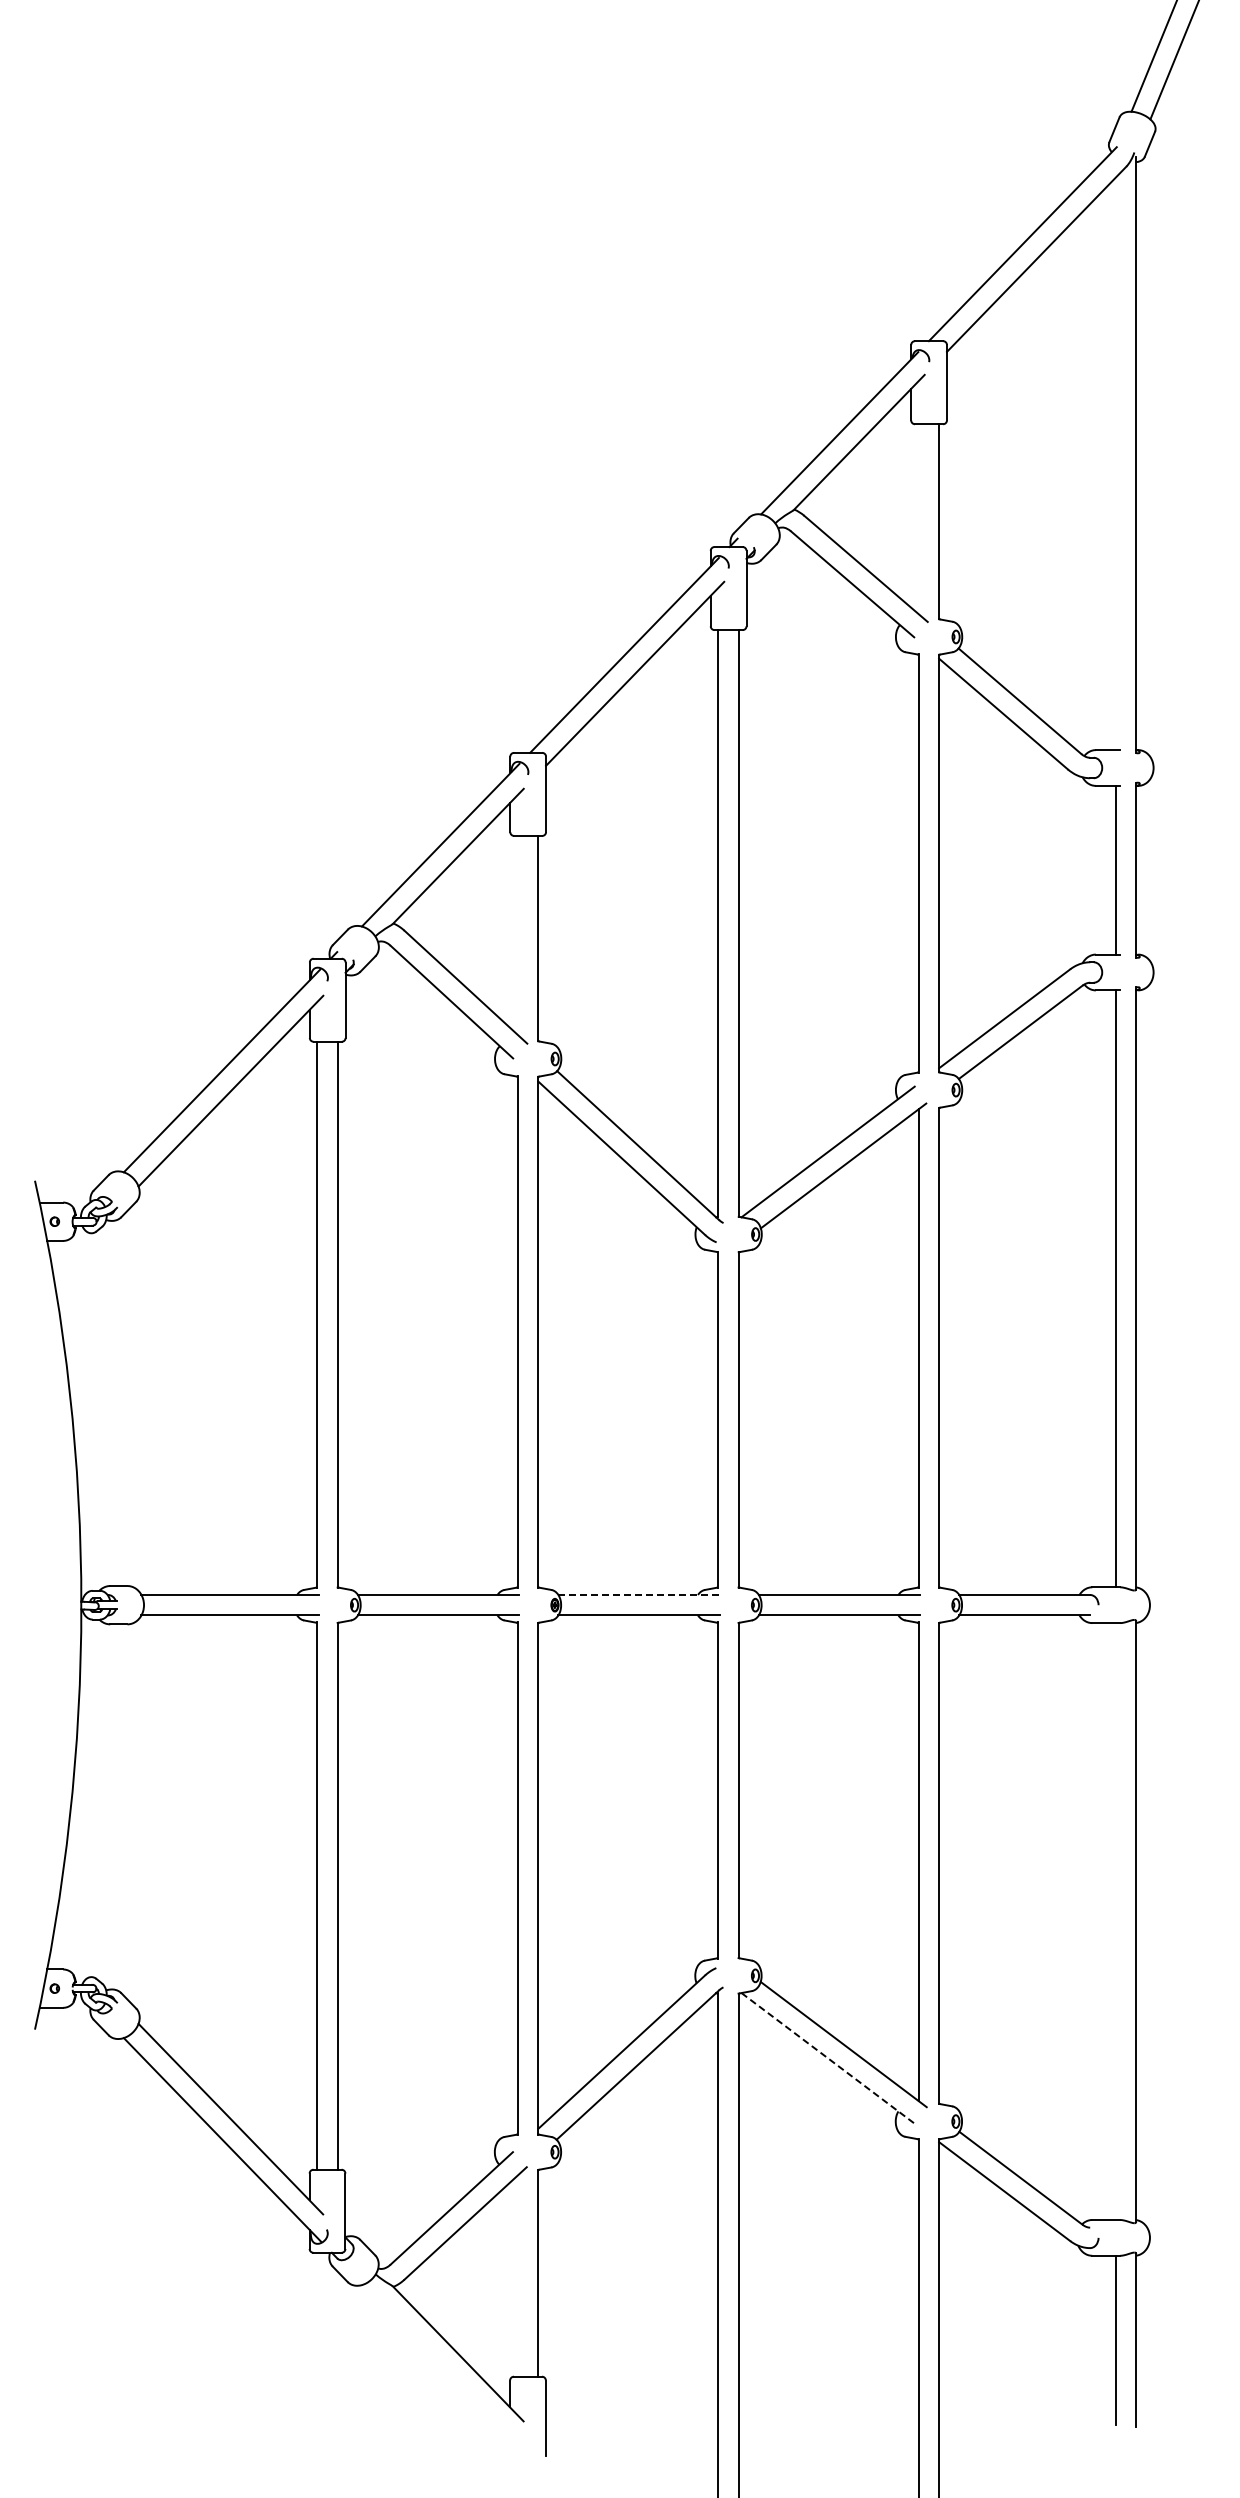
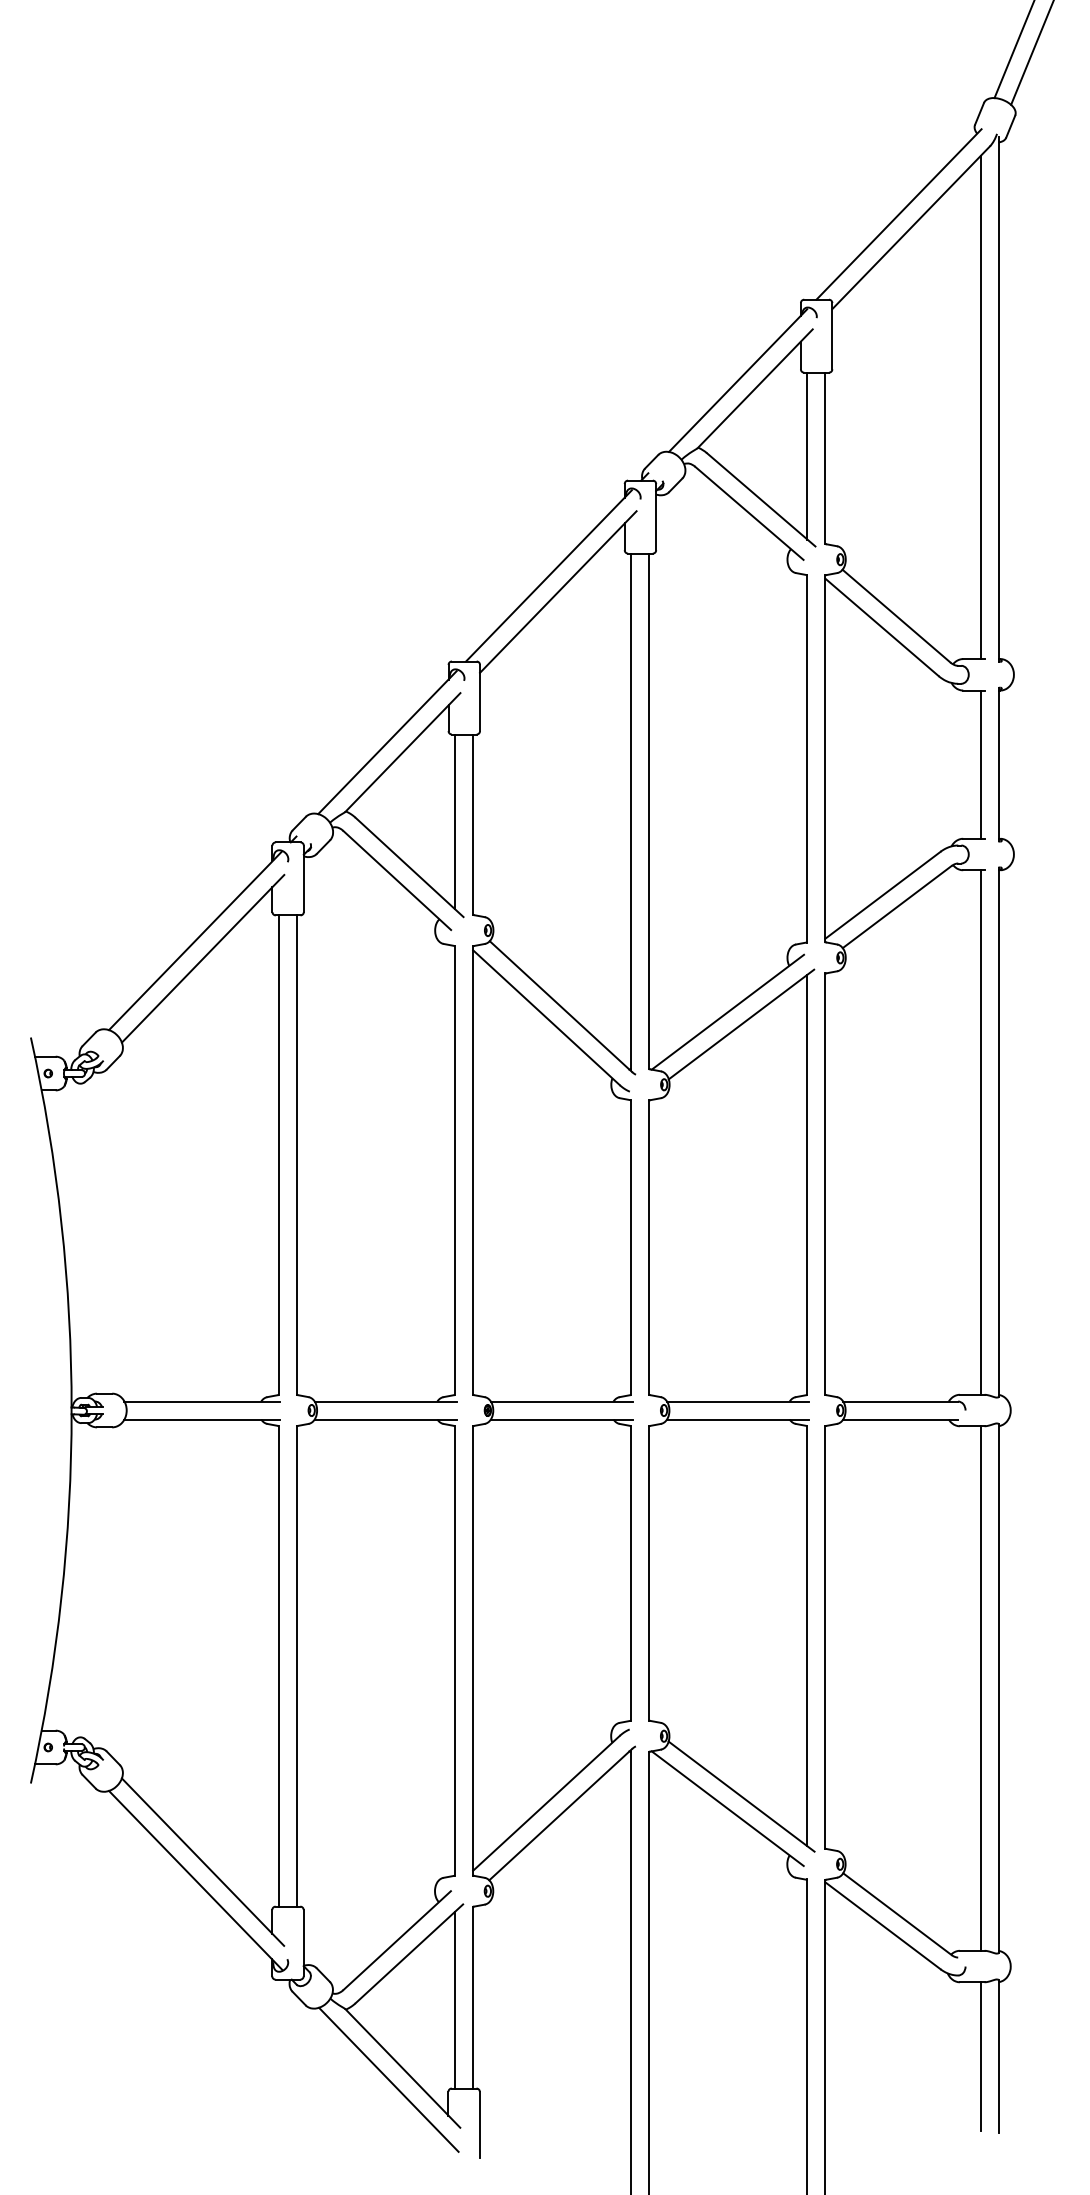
line: (1115, 463) -> (980, 407), added
line: (918, 519) -> (807, 456), added
line: (517, 934) -> (454, 821), added
line: (639, 1594) -> (562, 1401), dashed -> solid
line: (1115, 1921) -> (980, 1688), added
line: (828, 2058) -> (728, 1808), dashed -> solid
line: (517, 2275) -> (454, 1999), added
line: (441, 2366) -> (388, 2079), added

